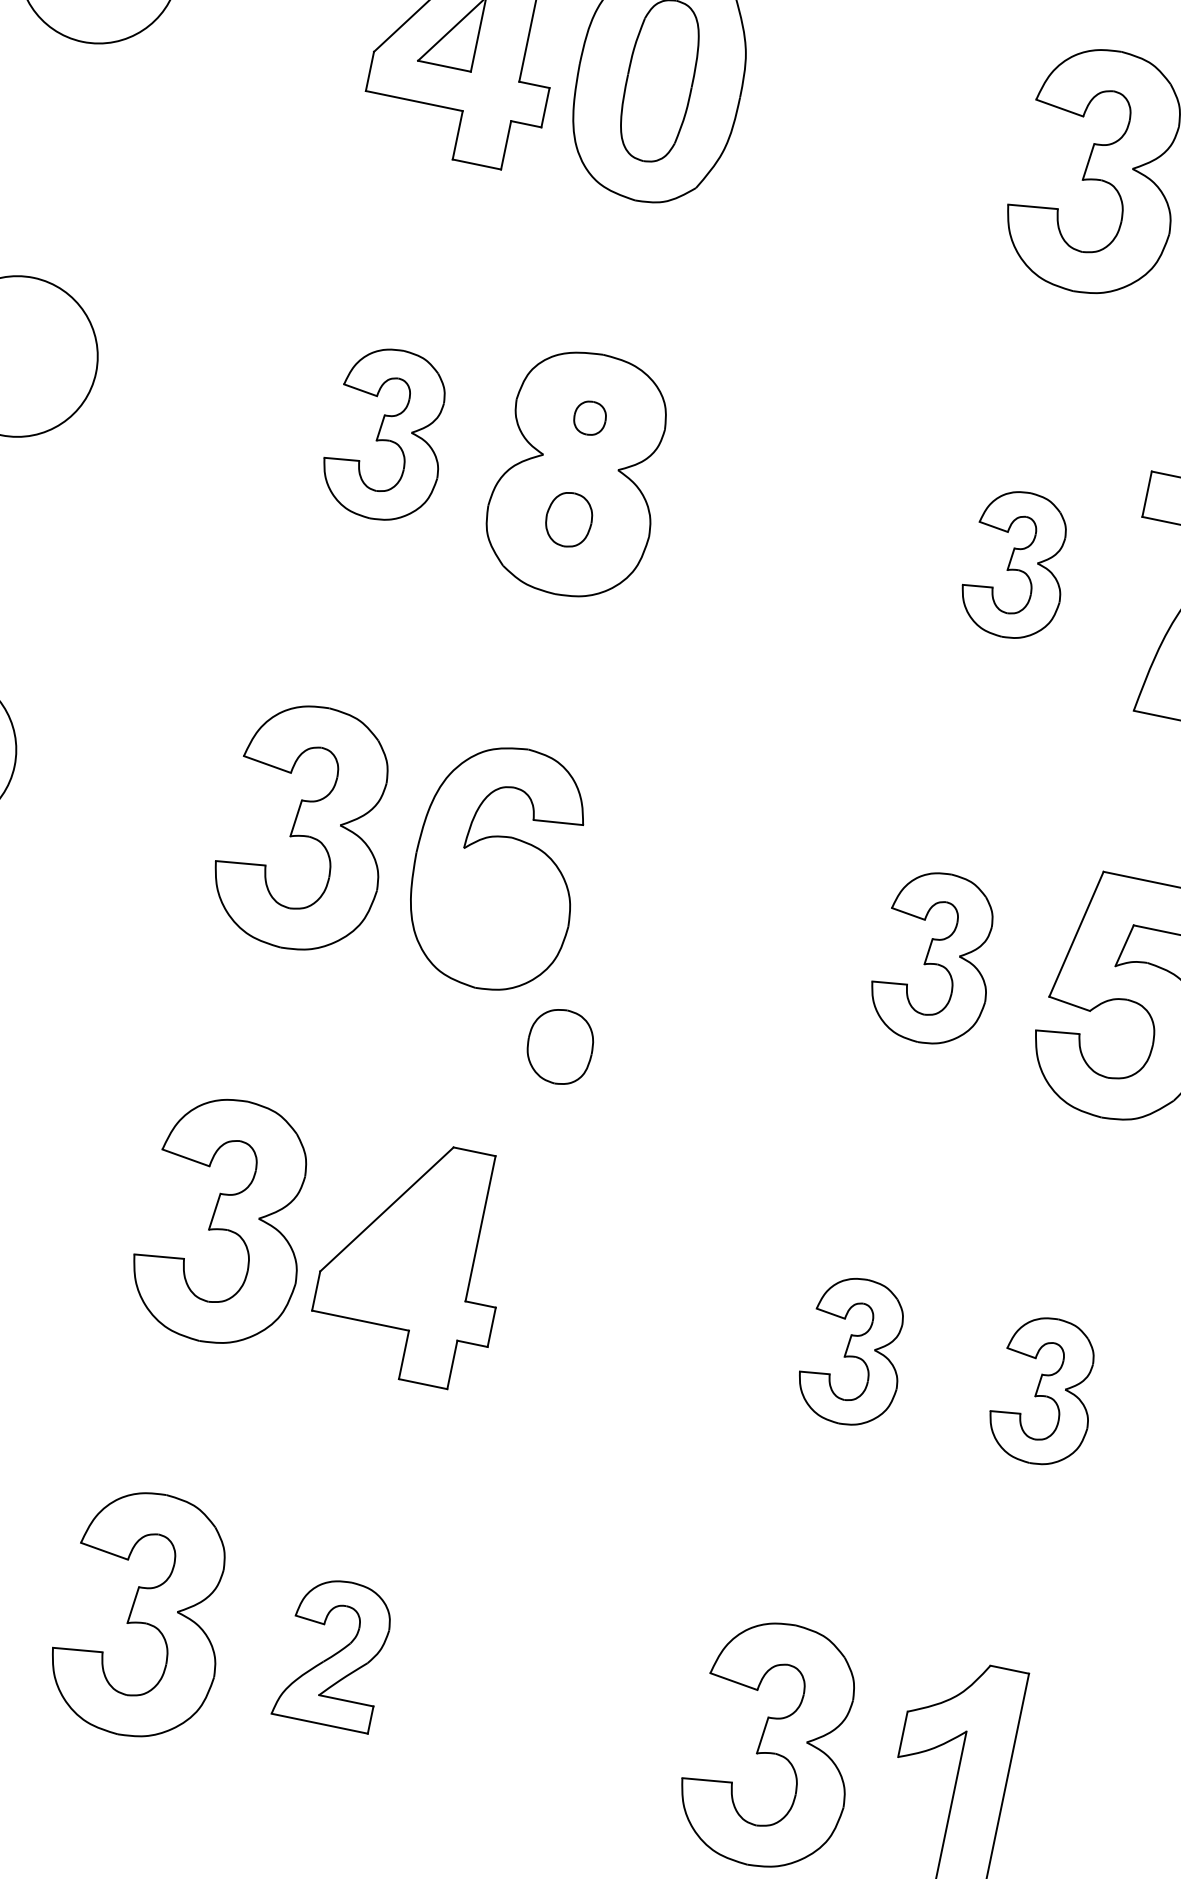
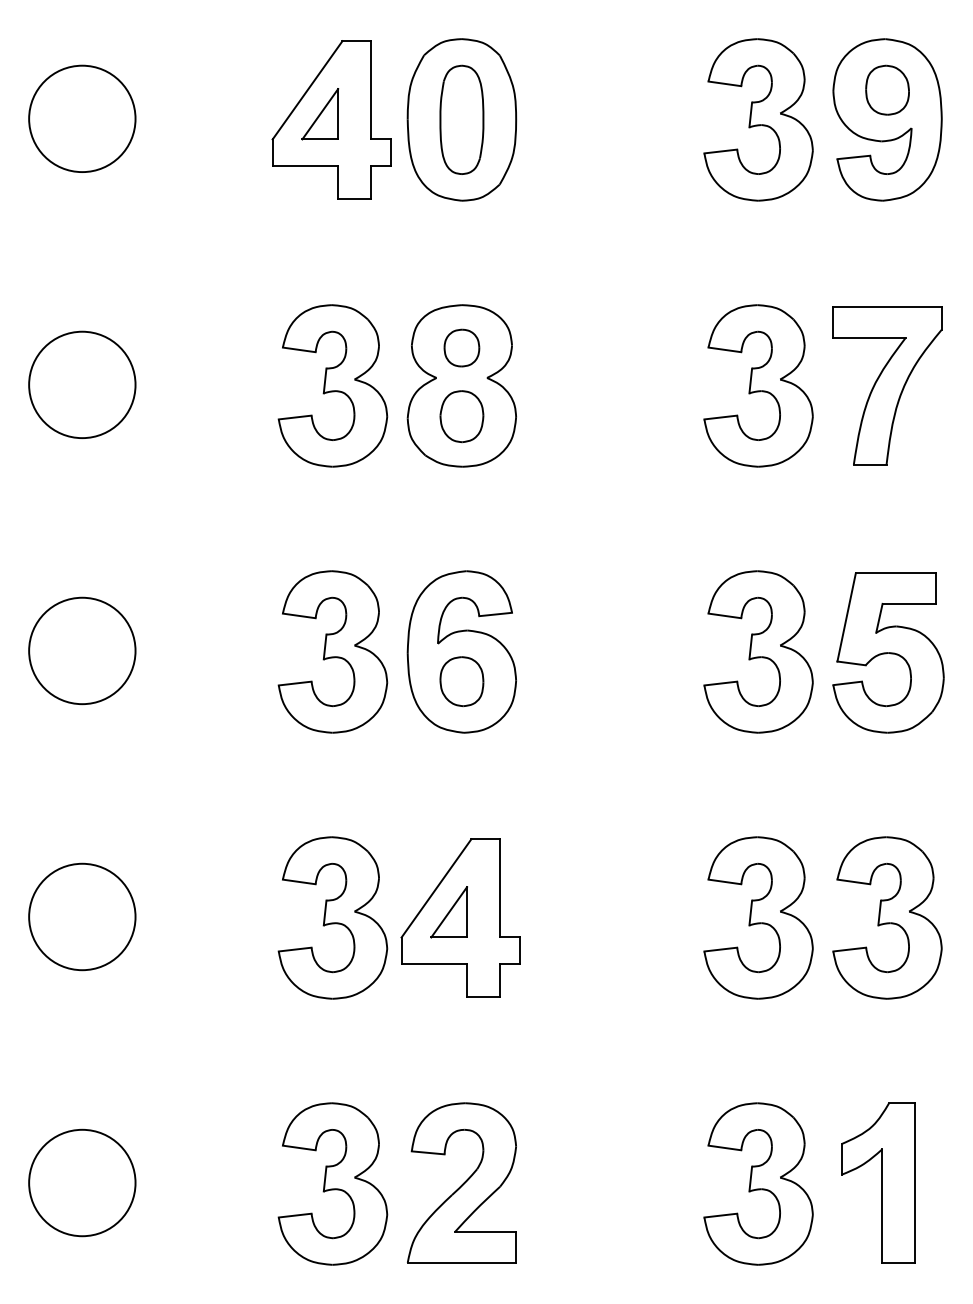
part: (589, 417) -> (461, 347), size x1.67
part: (387, 433) -> (332, 385), size x1.43
part: (568, 519) -> (461, 416), size x1.43
part: (1017, 564) -> (758, 385), size x1.67
part: (935, 957) -> (758, 651), size x1.43
part: (559, 1046) -> (461, 681), moved
part: (397, 1248) -> (448, 912), added
part: (854, 1351) -> (758, 917), size x1.67
part: (1044, 1390) -> (887, 917), size x1.67
part: (333, 1652) -> (461, 1182), size x1.67

